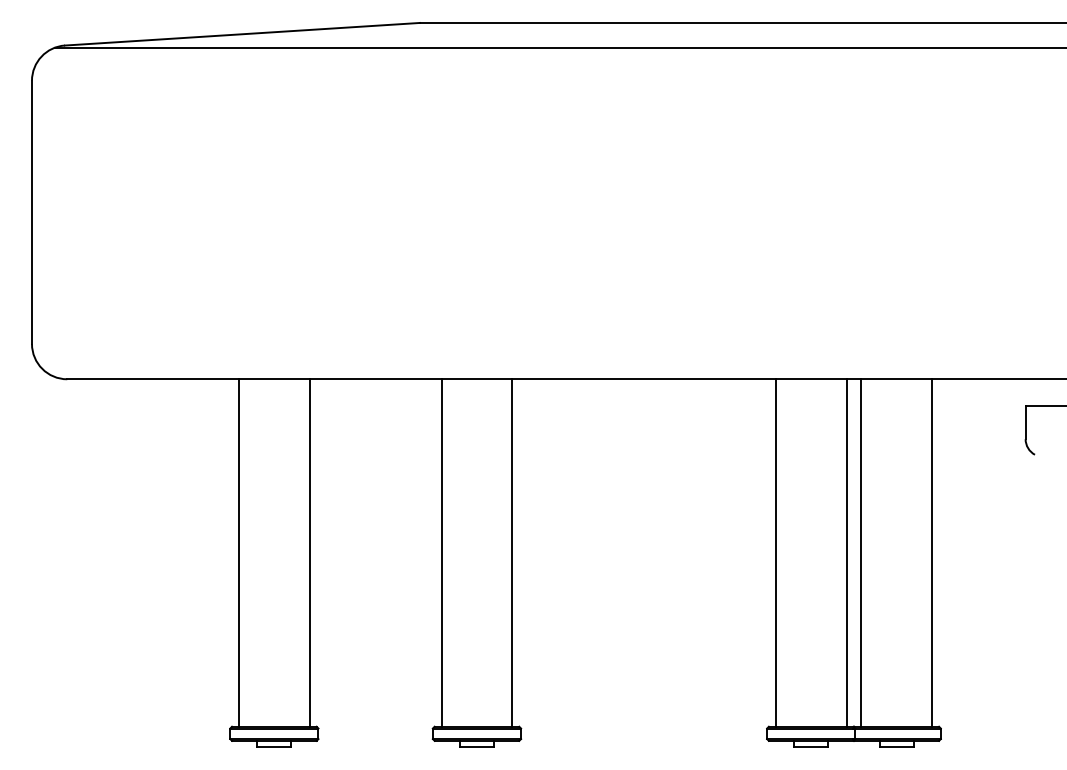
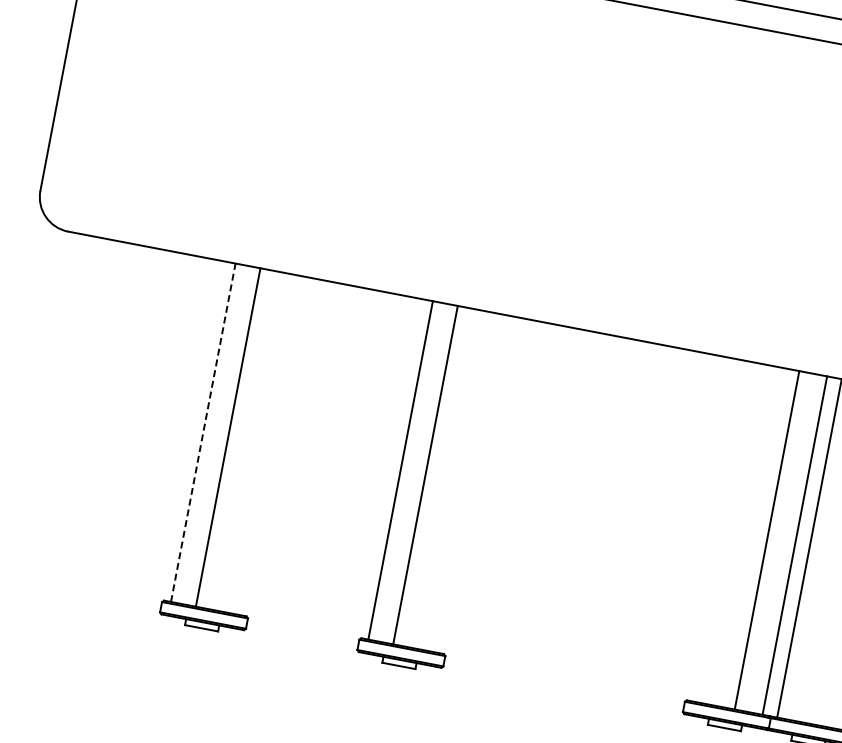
line: (309, 552) -> (228, 436), moved
line: (512, 552) -> (425, 474), moved
line: (775, 552) -> (766, 539), moved
line: (239, 553) -> (203, 433), solid -> dashed

